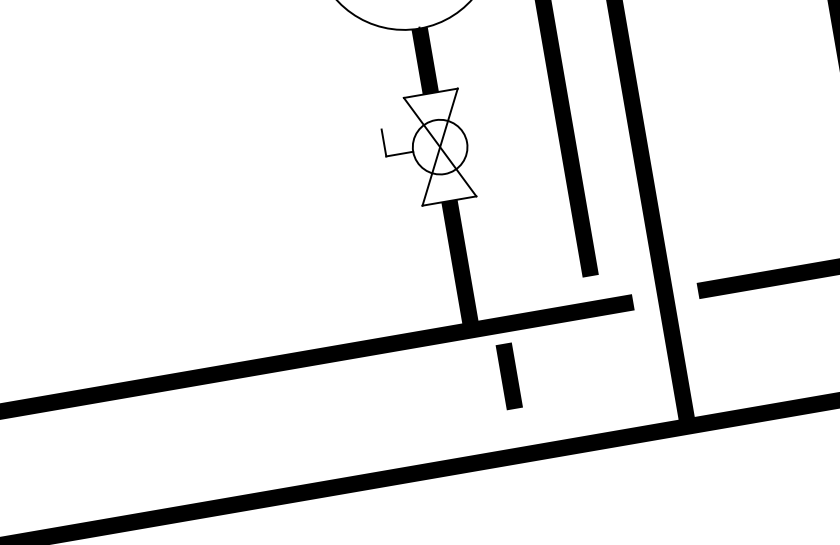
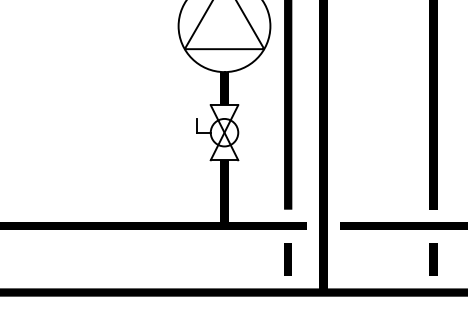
line: (507, 376) -> (287, 259), moved

